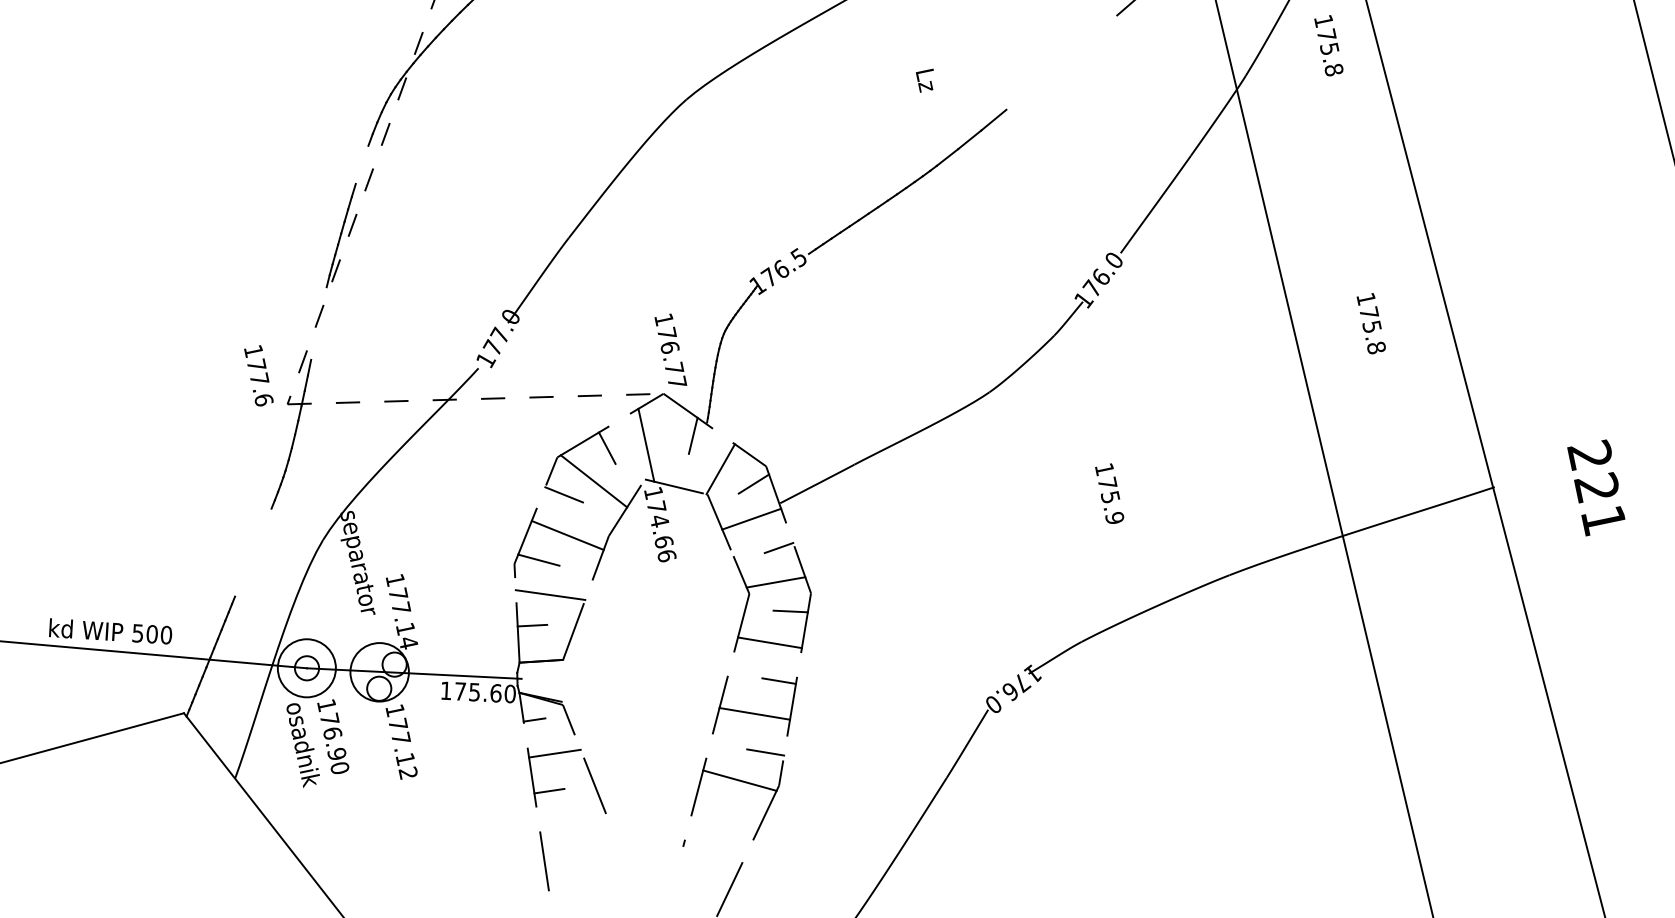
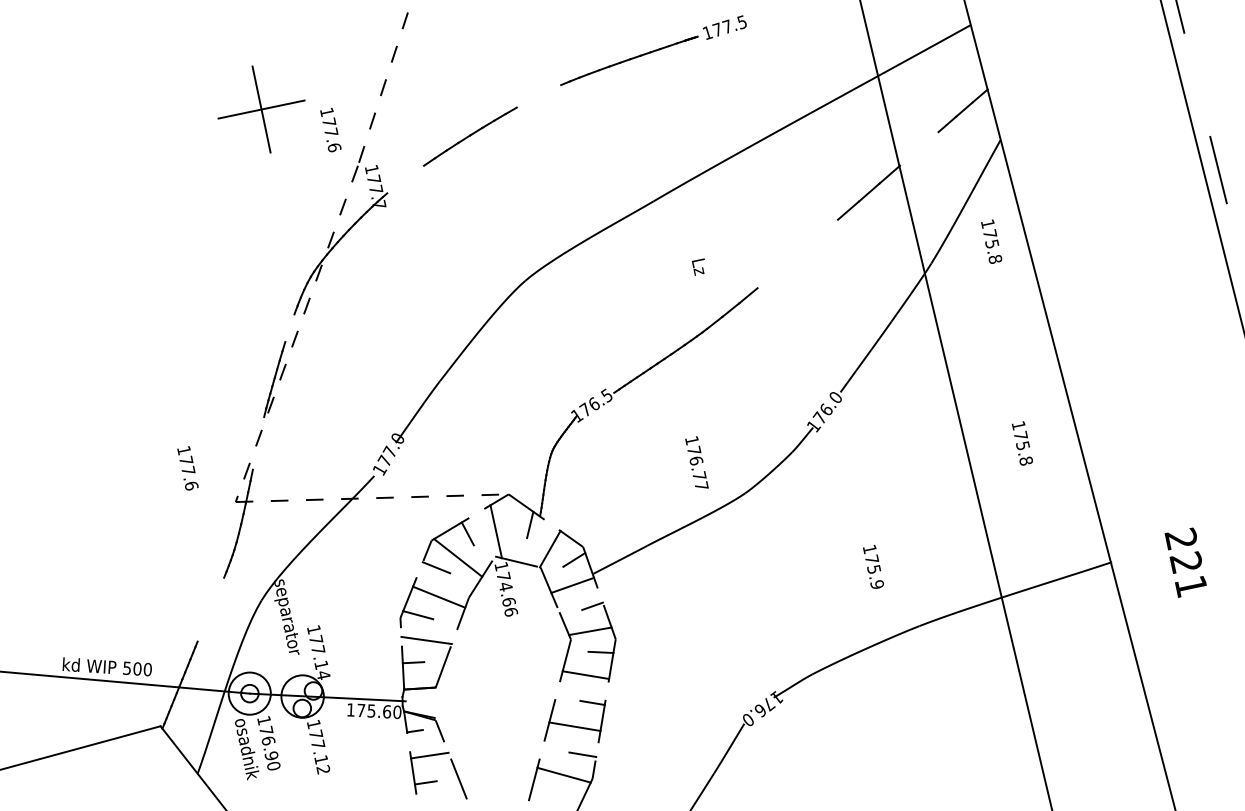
text: (670, 349) -> (696, 462), moved
text: (258, 376) -> (187, 468), moved
text: (1109, 493) -> (873, 566), moved

